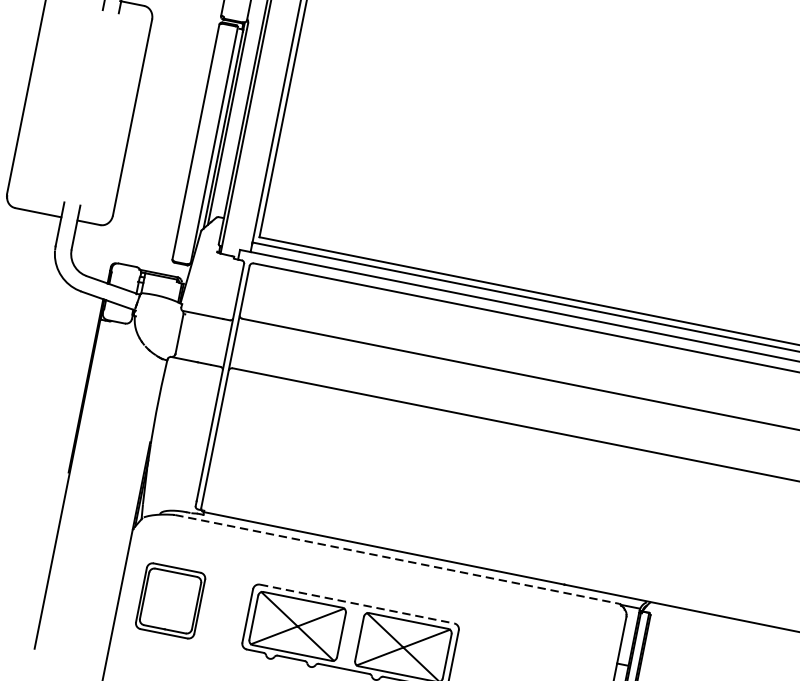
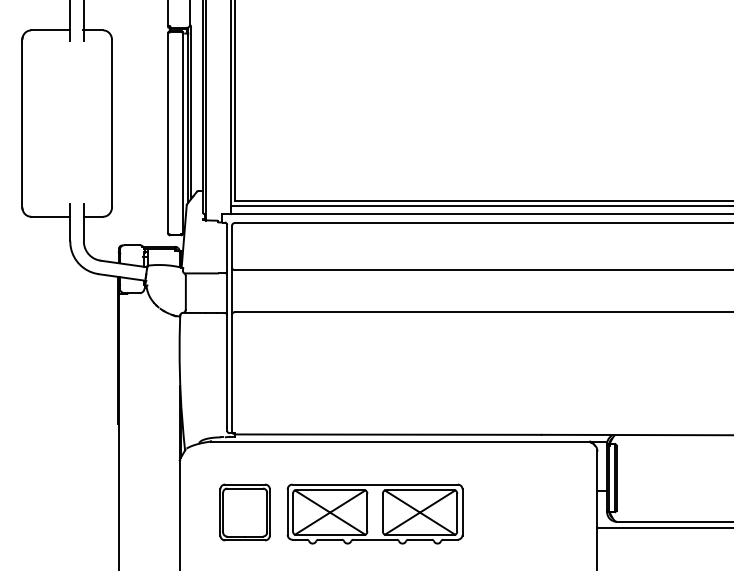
line: (397, 559) -> (400, 441), dashed -> solid
part: (169, 600) -> (244, 512), moved
line: (357, 604) -> (375, 484), dashed -> solid

